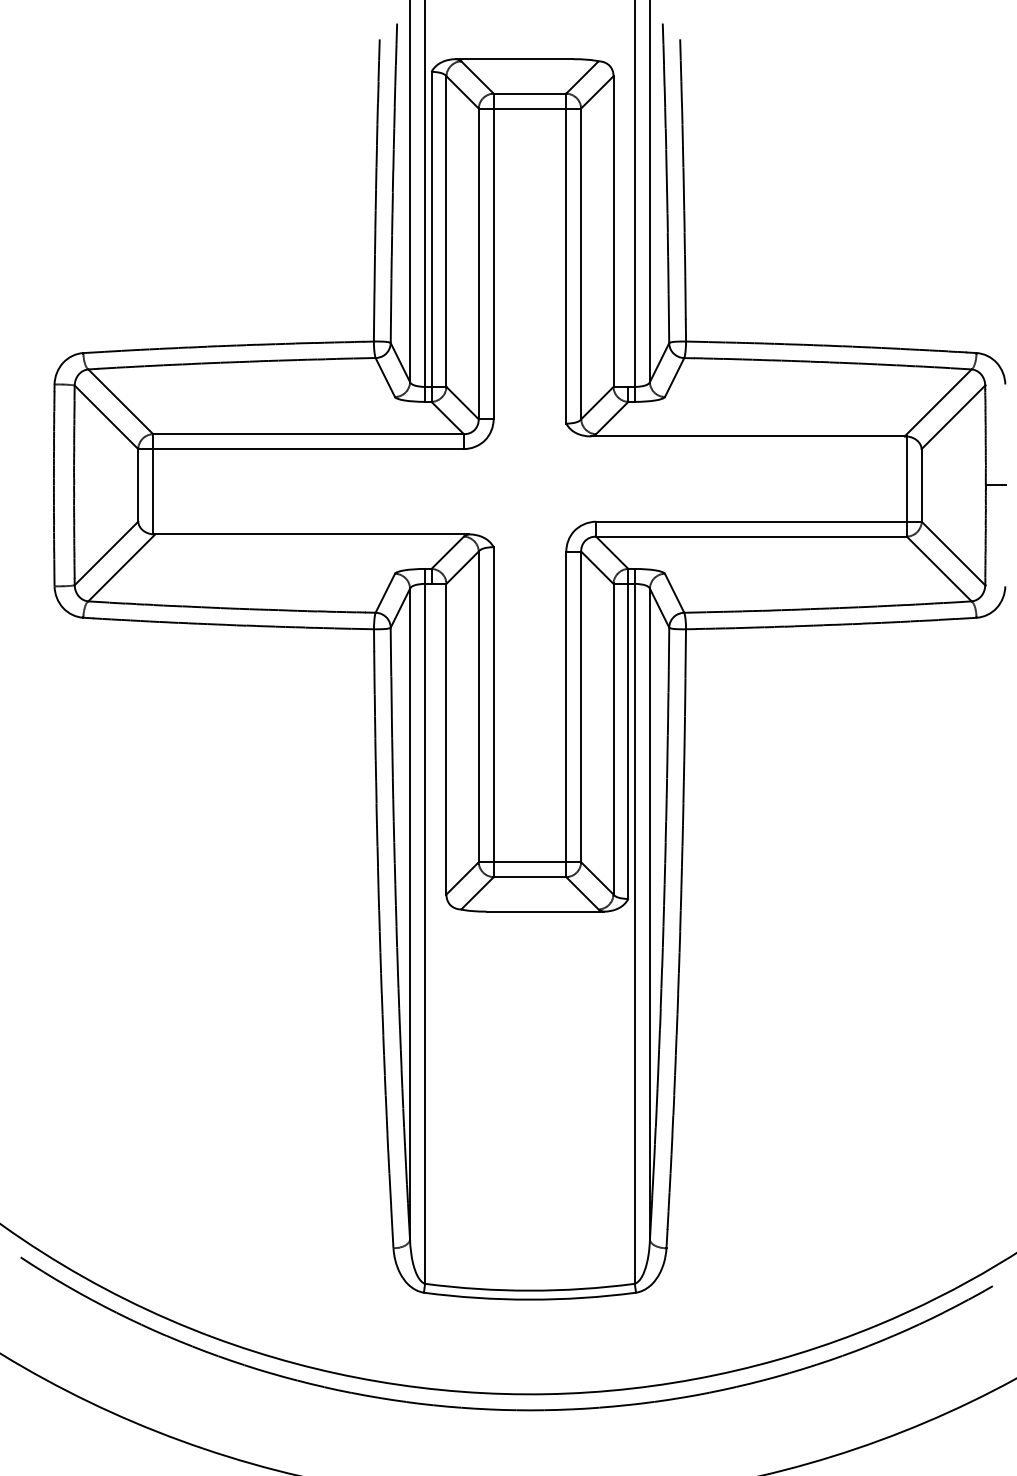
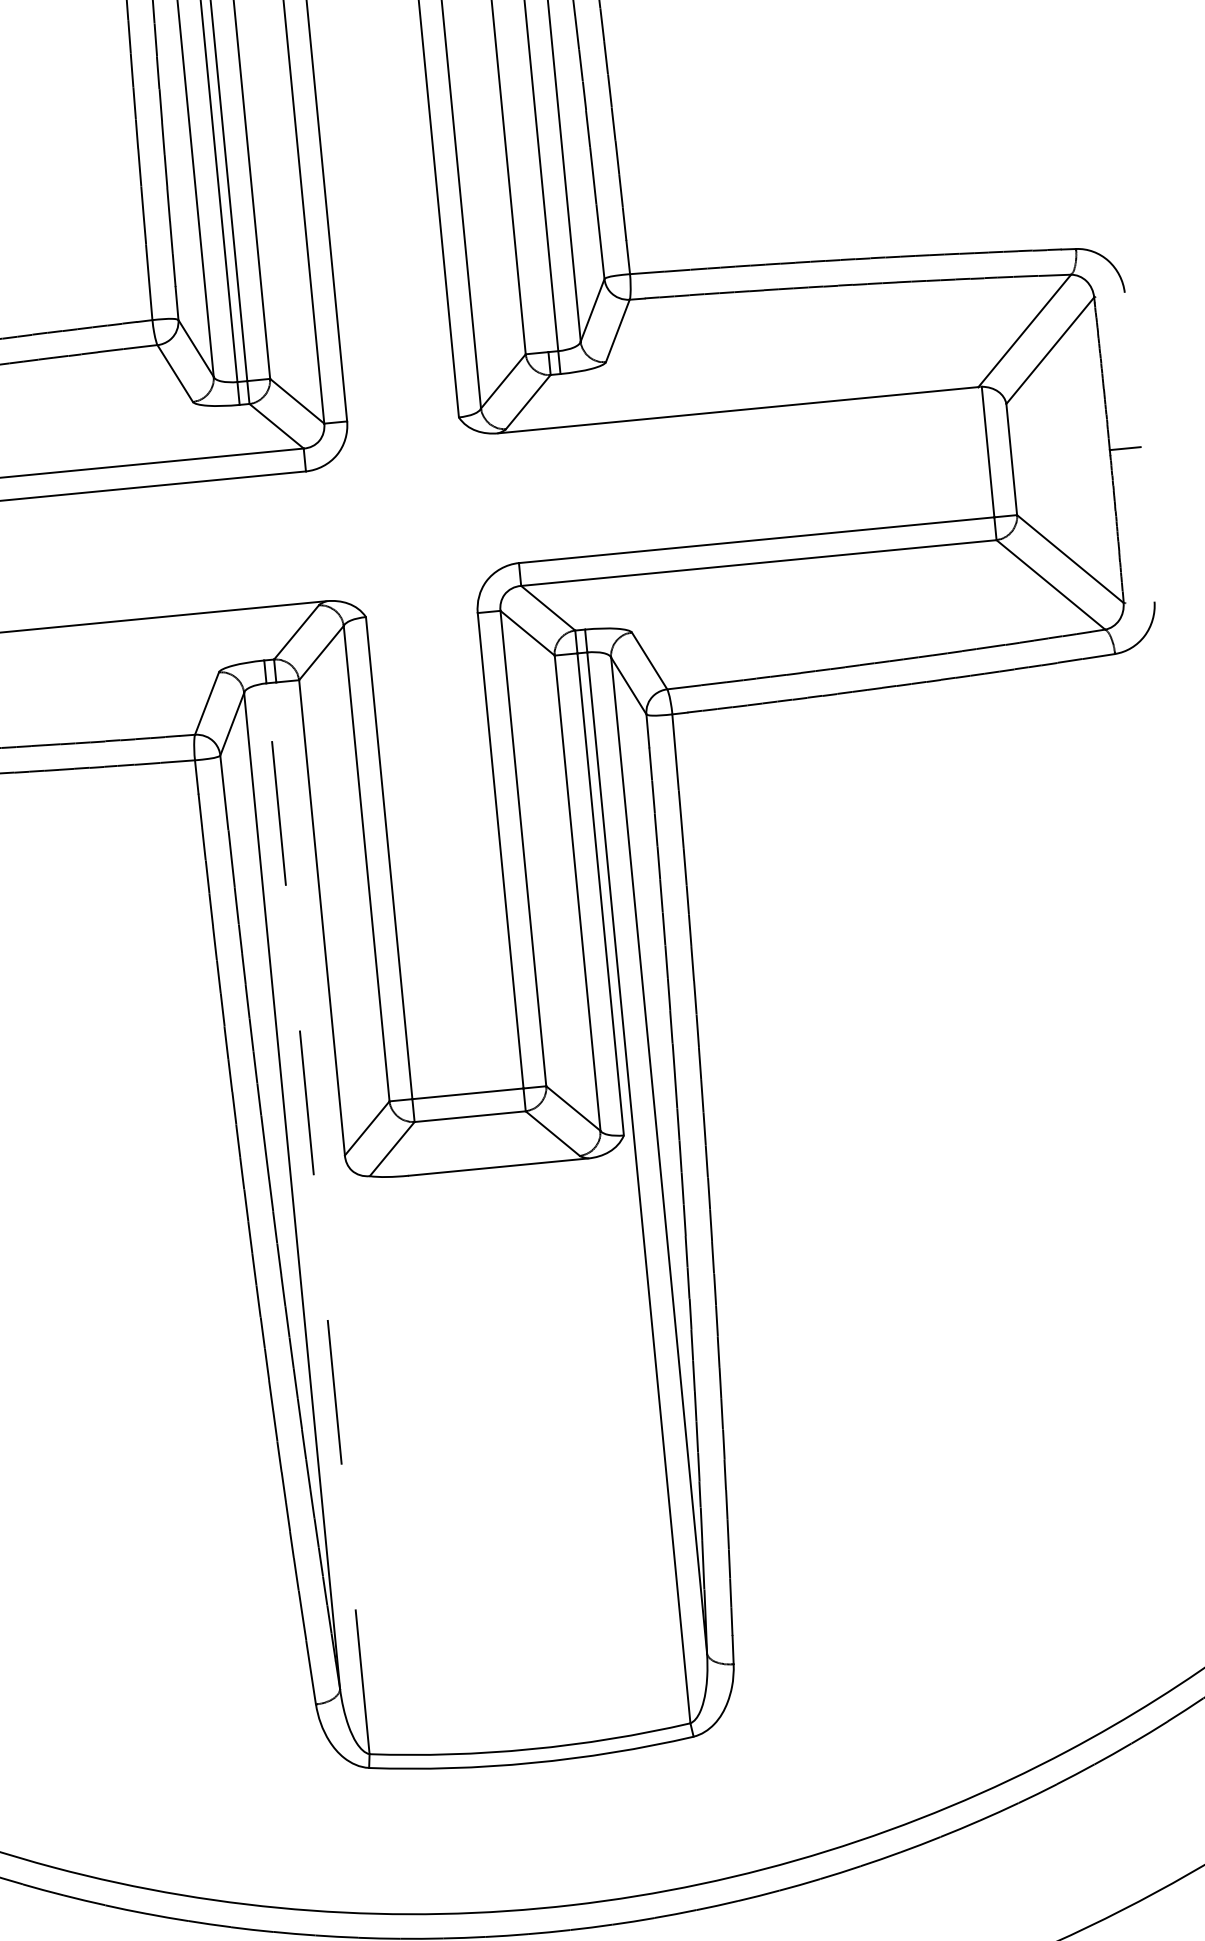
line: (425, 933) -> (318, 1218), solid -> dashed

